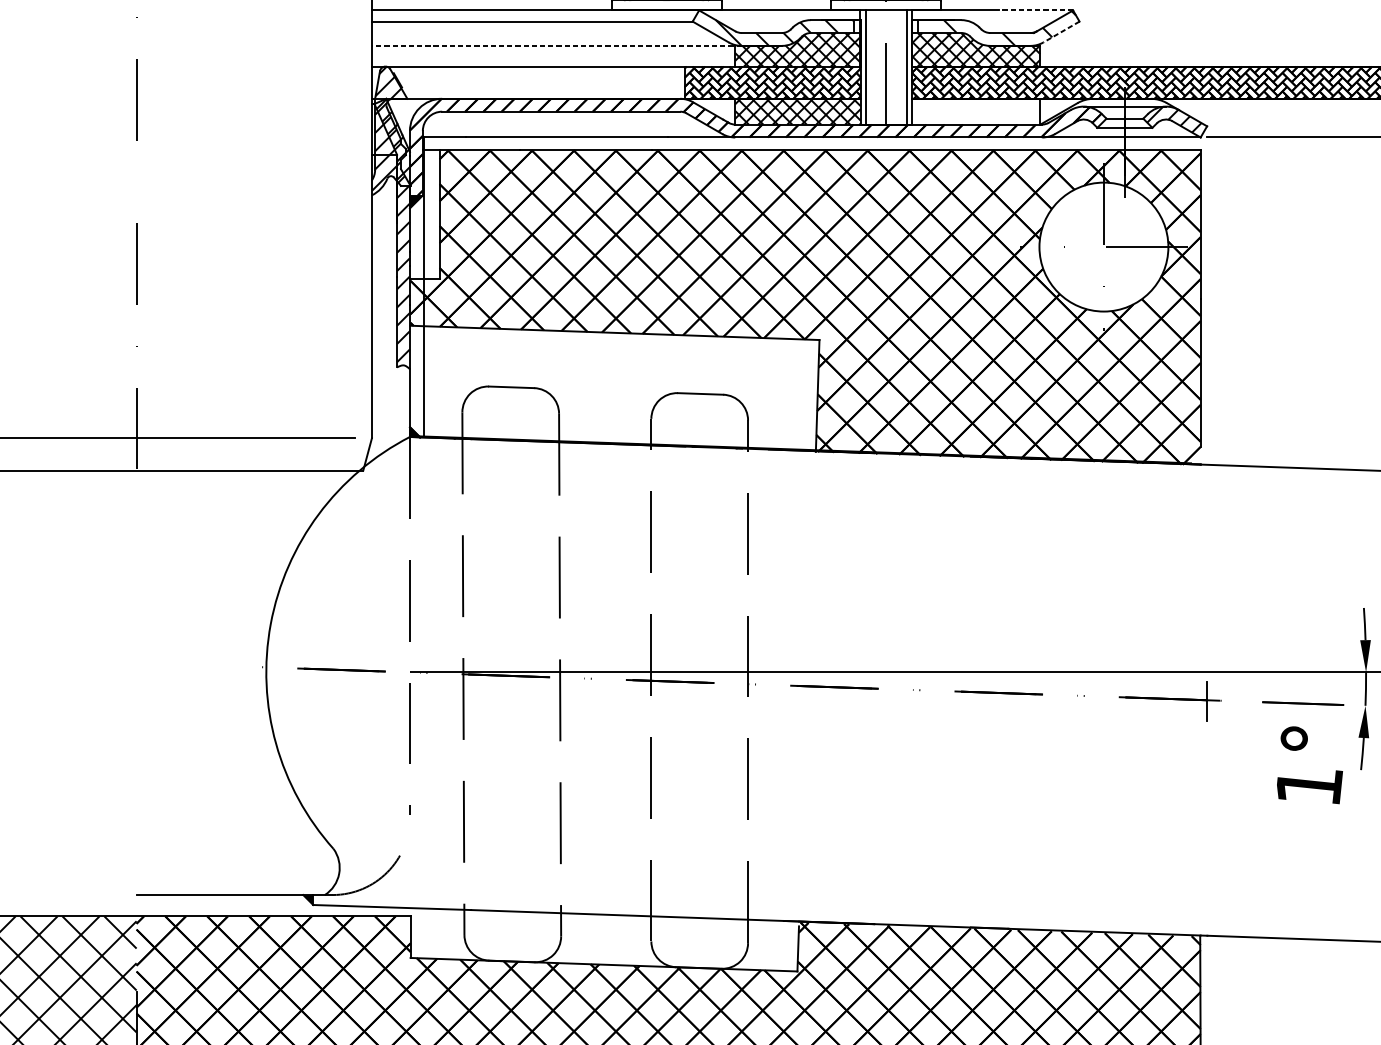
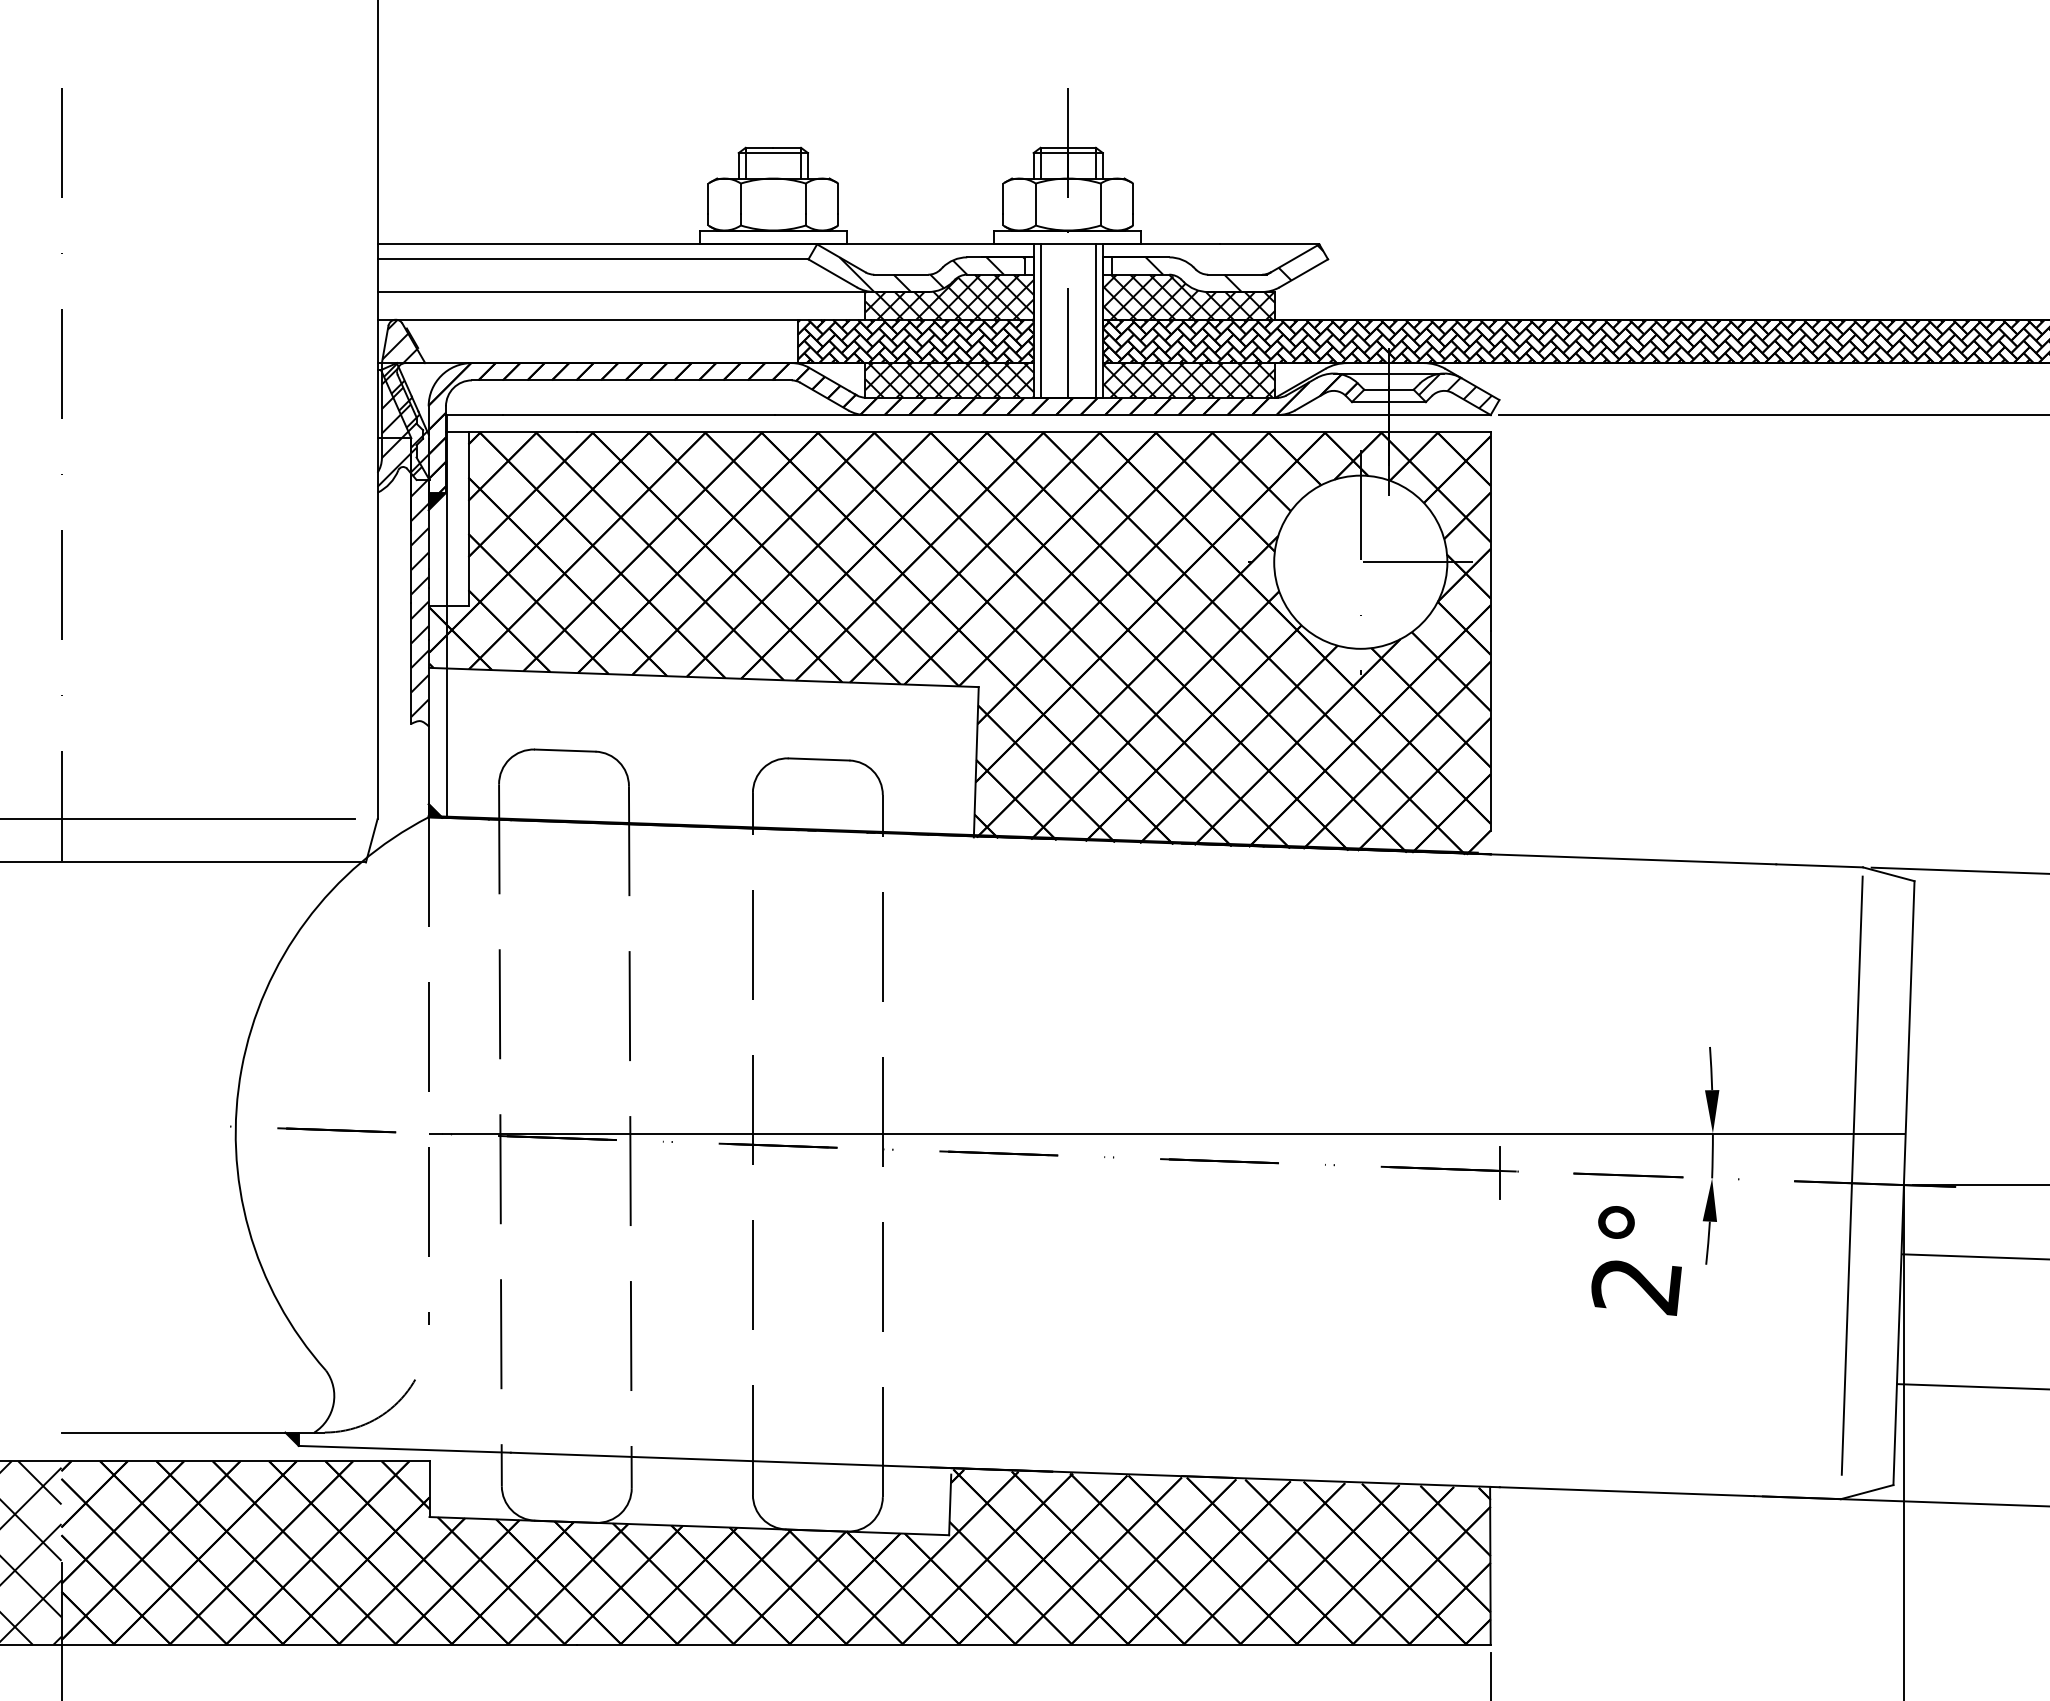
line: (1035, 10) -> (1269, 244), dashed -> solid
line: (1061, 32) -> (1303, 273), dashed -> solid
line: (556, 46) -> (625, 292), dashed -> solid
hatch: (976, 111) -> (1189, 380), added
text: (1309, 787) -> (1636, 1287), 1° -> 2°

